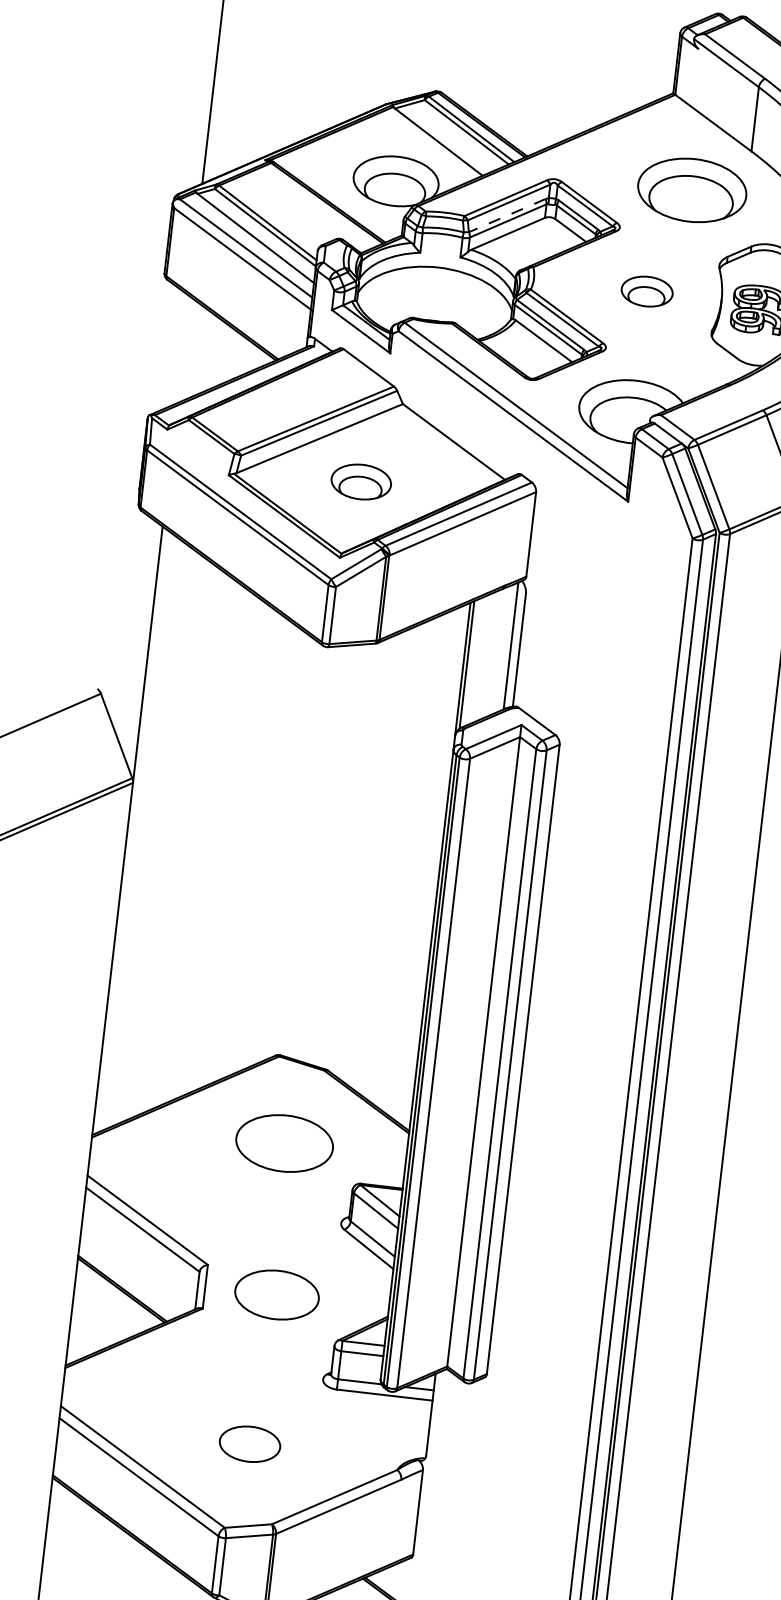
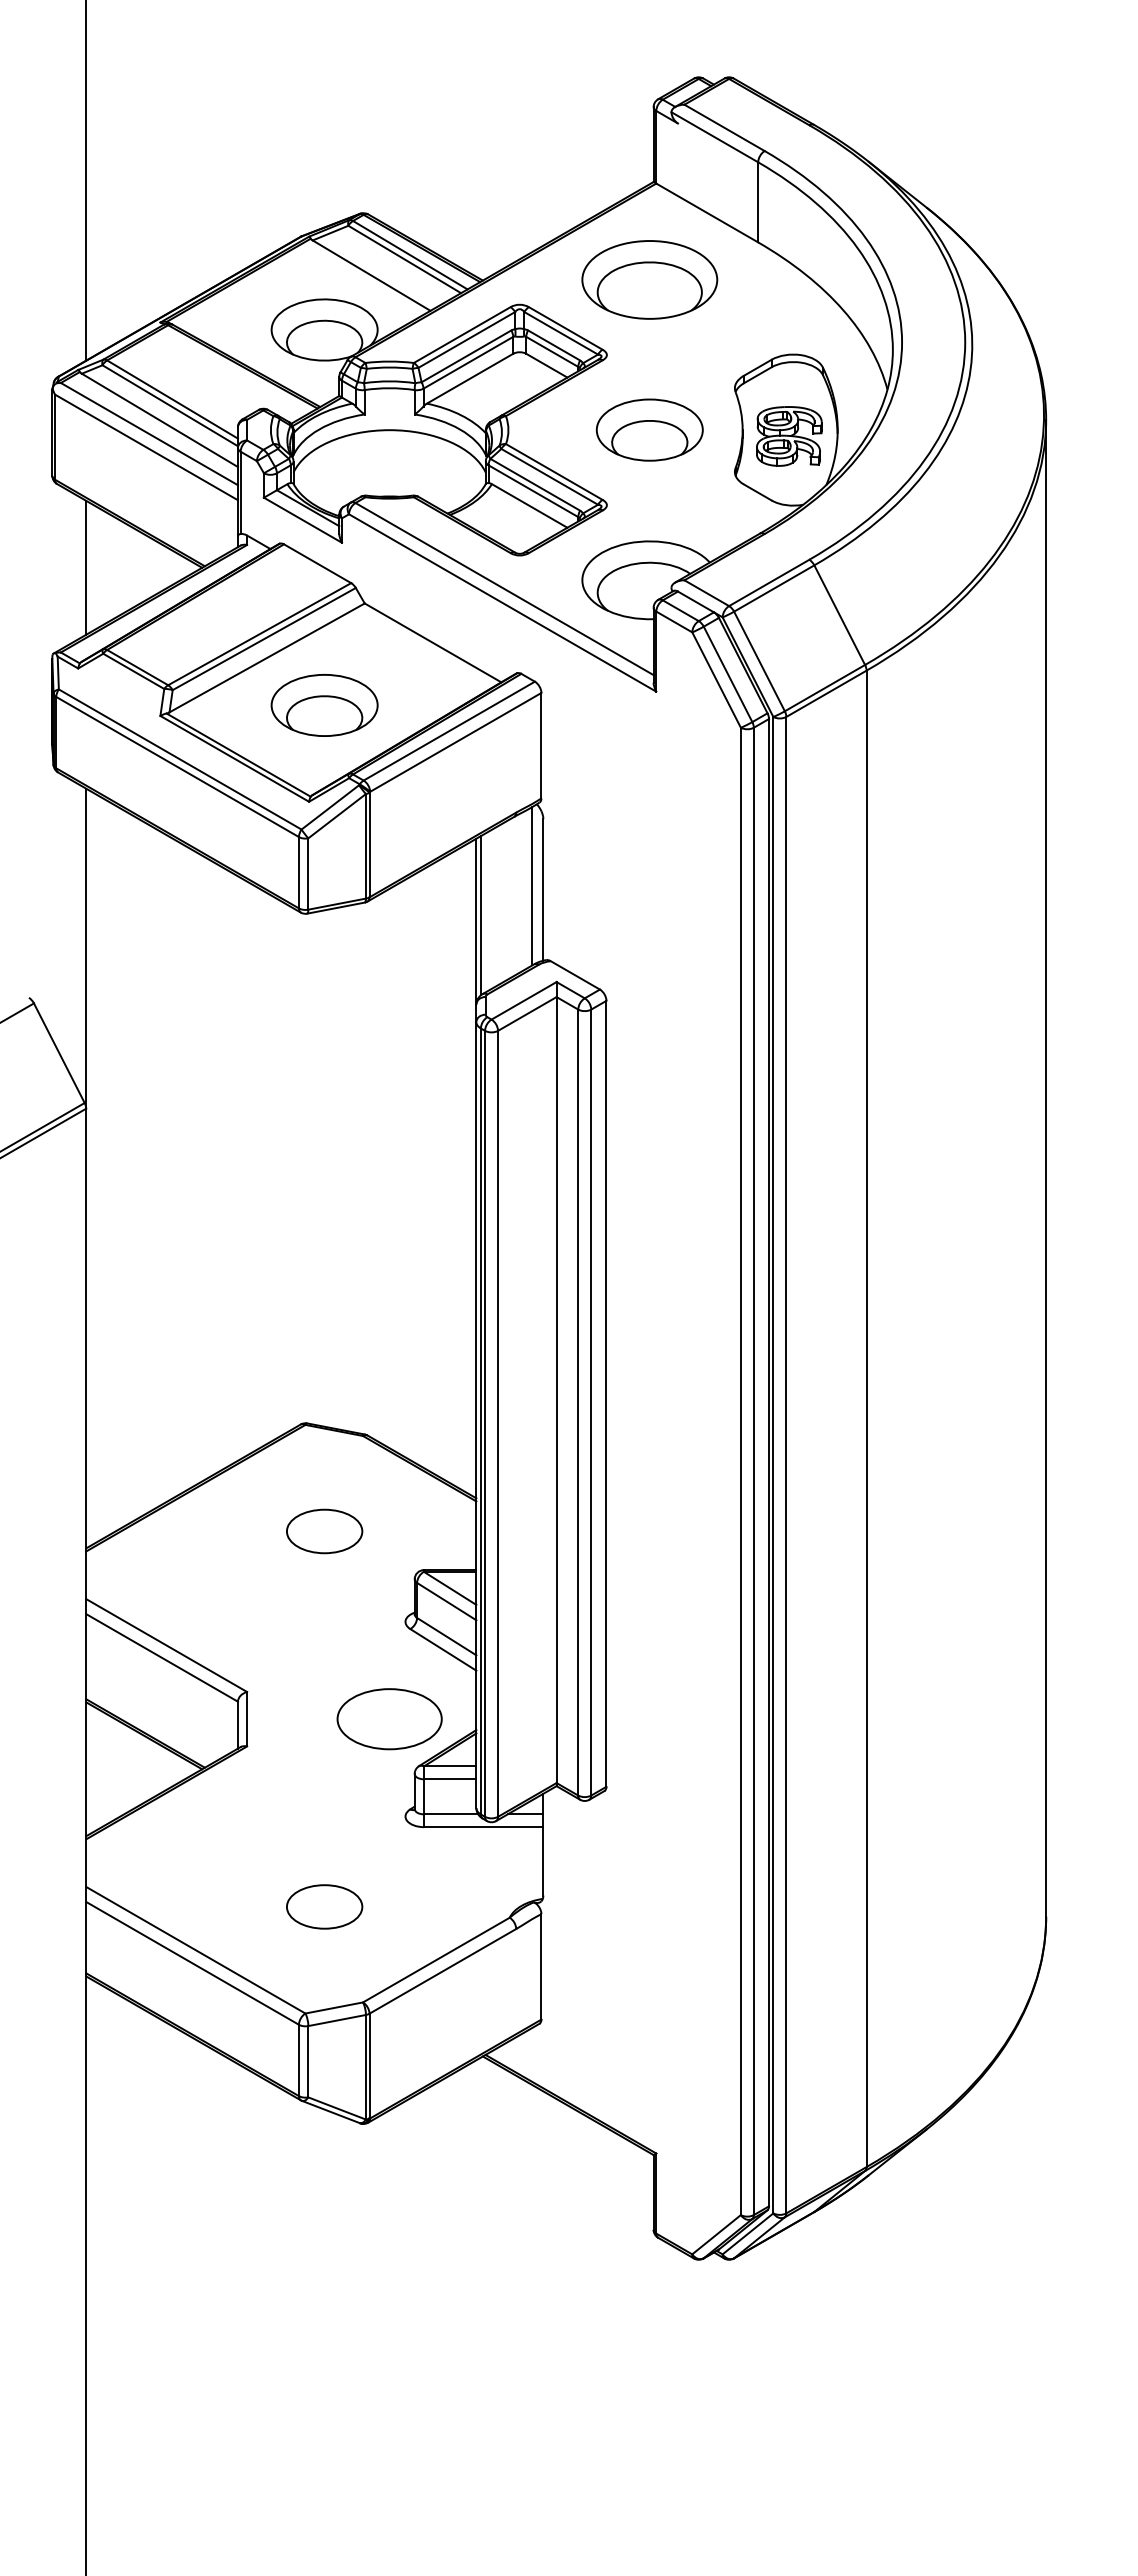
part: (692, 190) -> (649, 279), moved
line: (507, 215) -> (466, 356), dashed -> solid
part: (647, 291) -> (649, 429), size x1.67
line: (183, 349) -> (86, 567), added
part: (361, 482) -> (324, 705), size x1.43
part: (284, 1143) -> (324, 1531), size x0.62
part: (276, 1295) -> (389, 1719), moved

